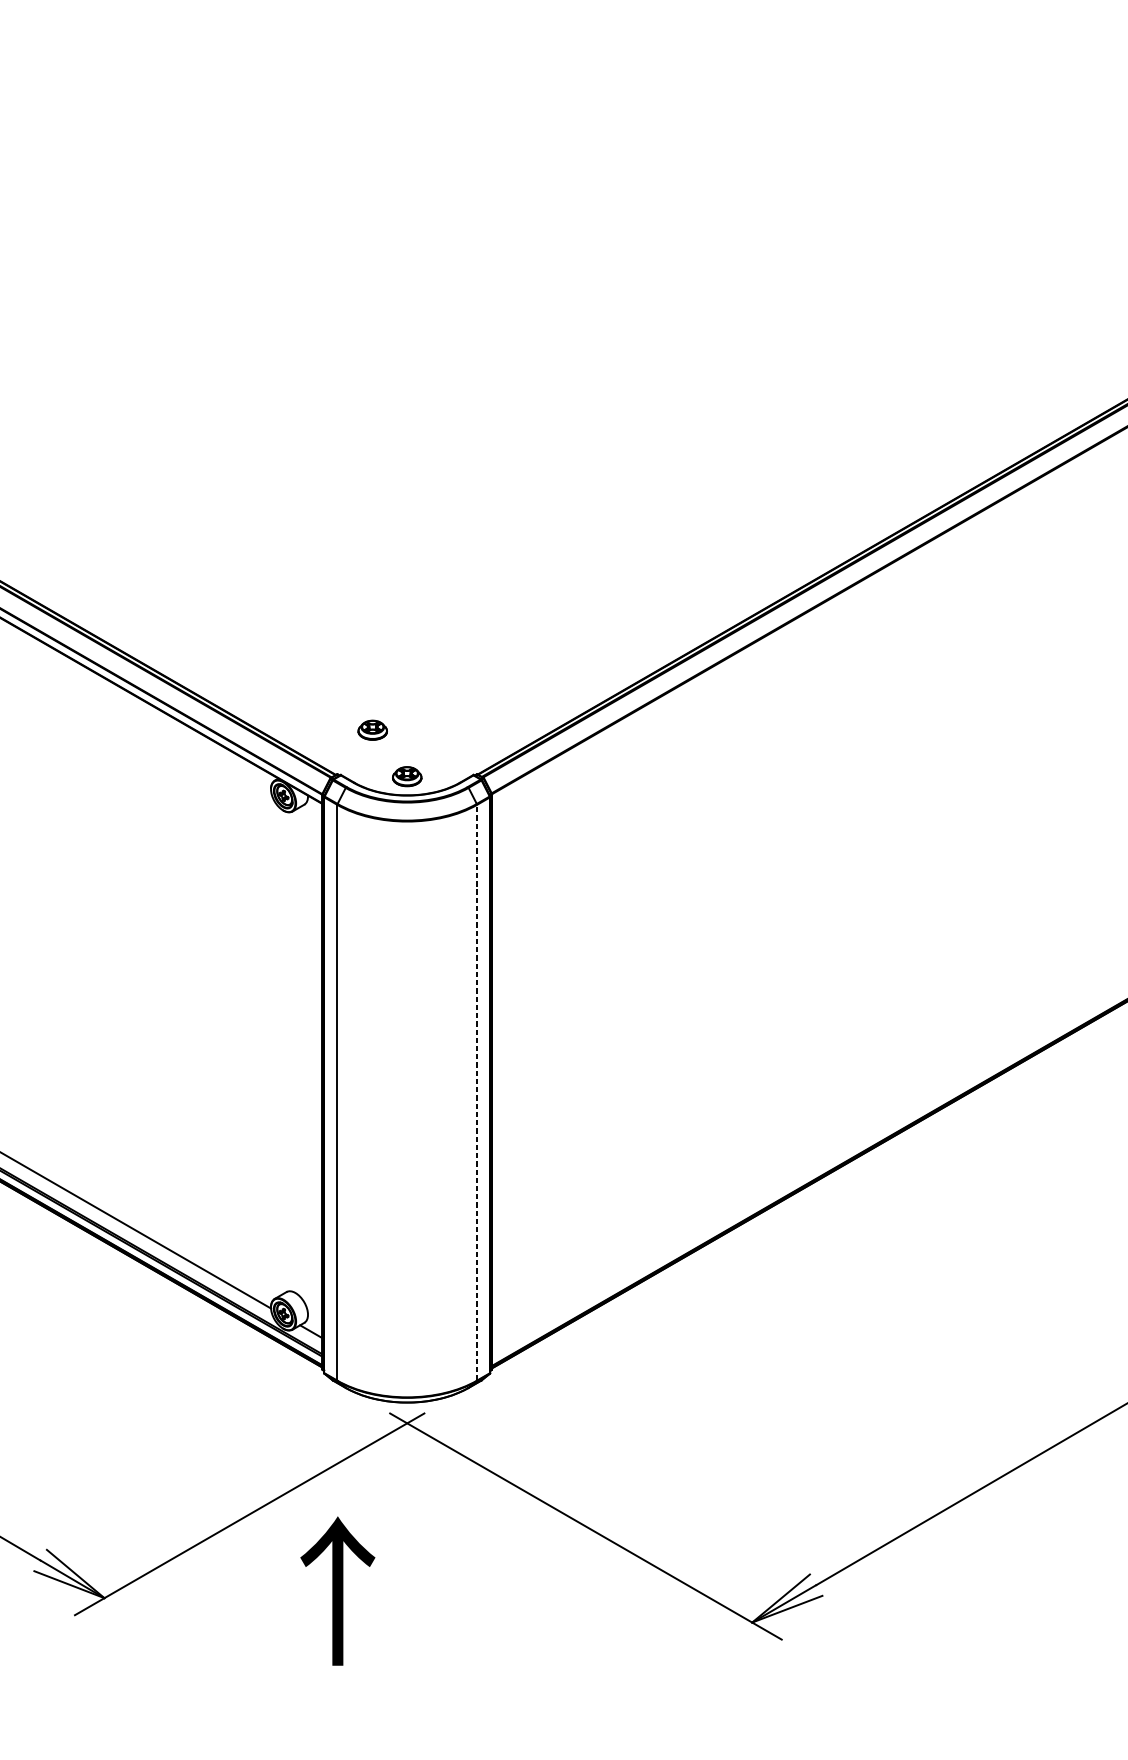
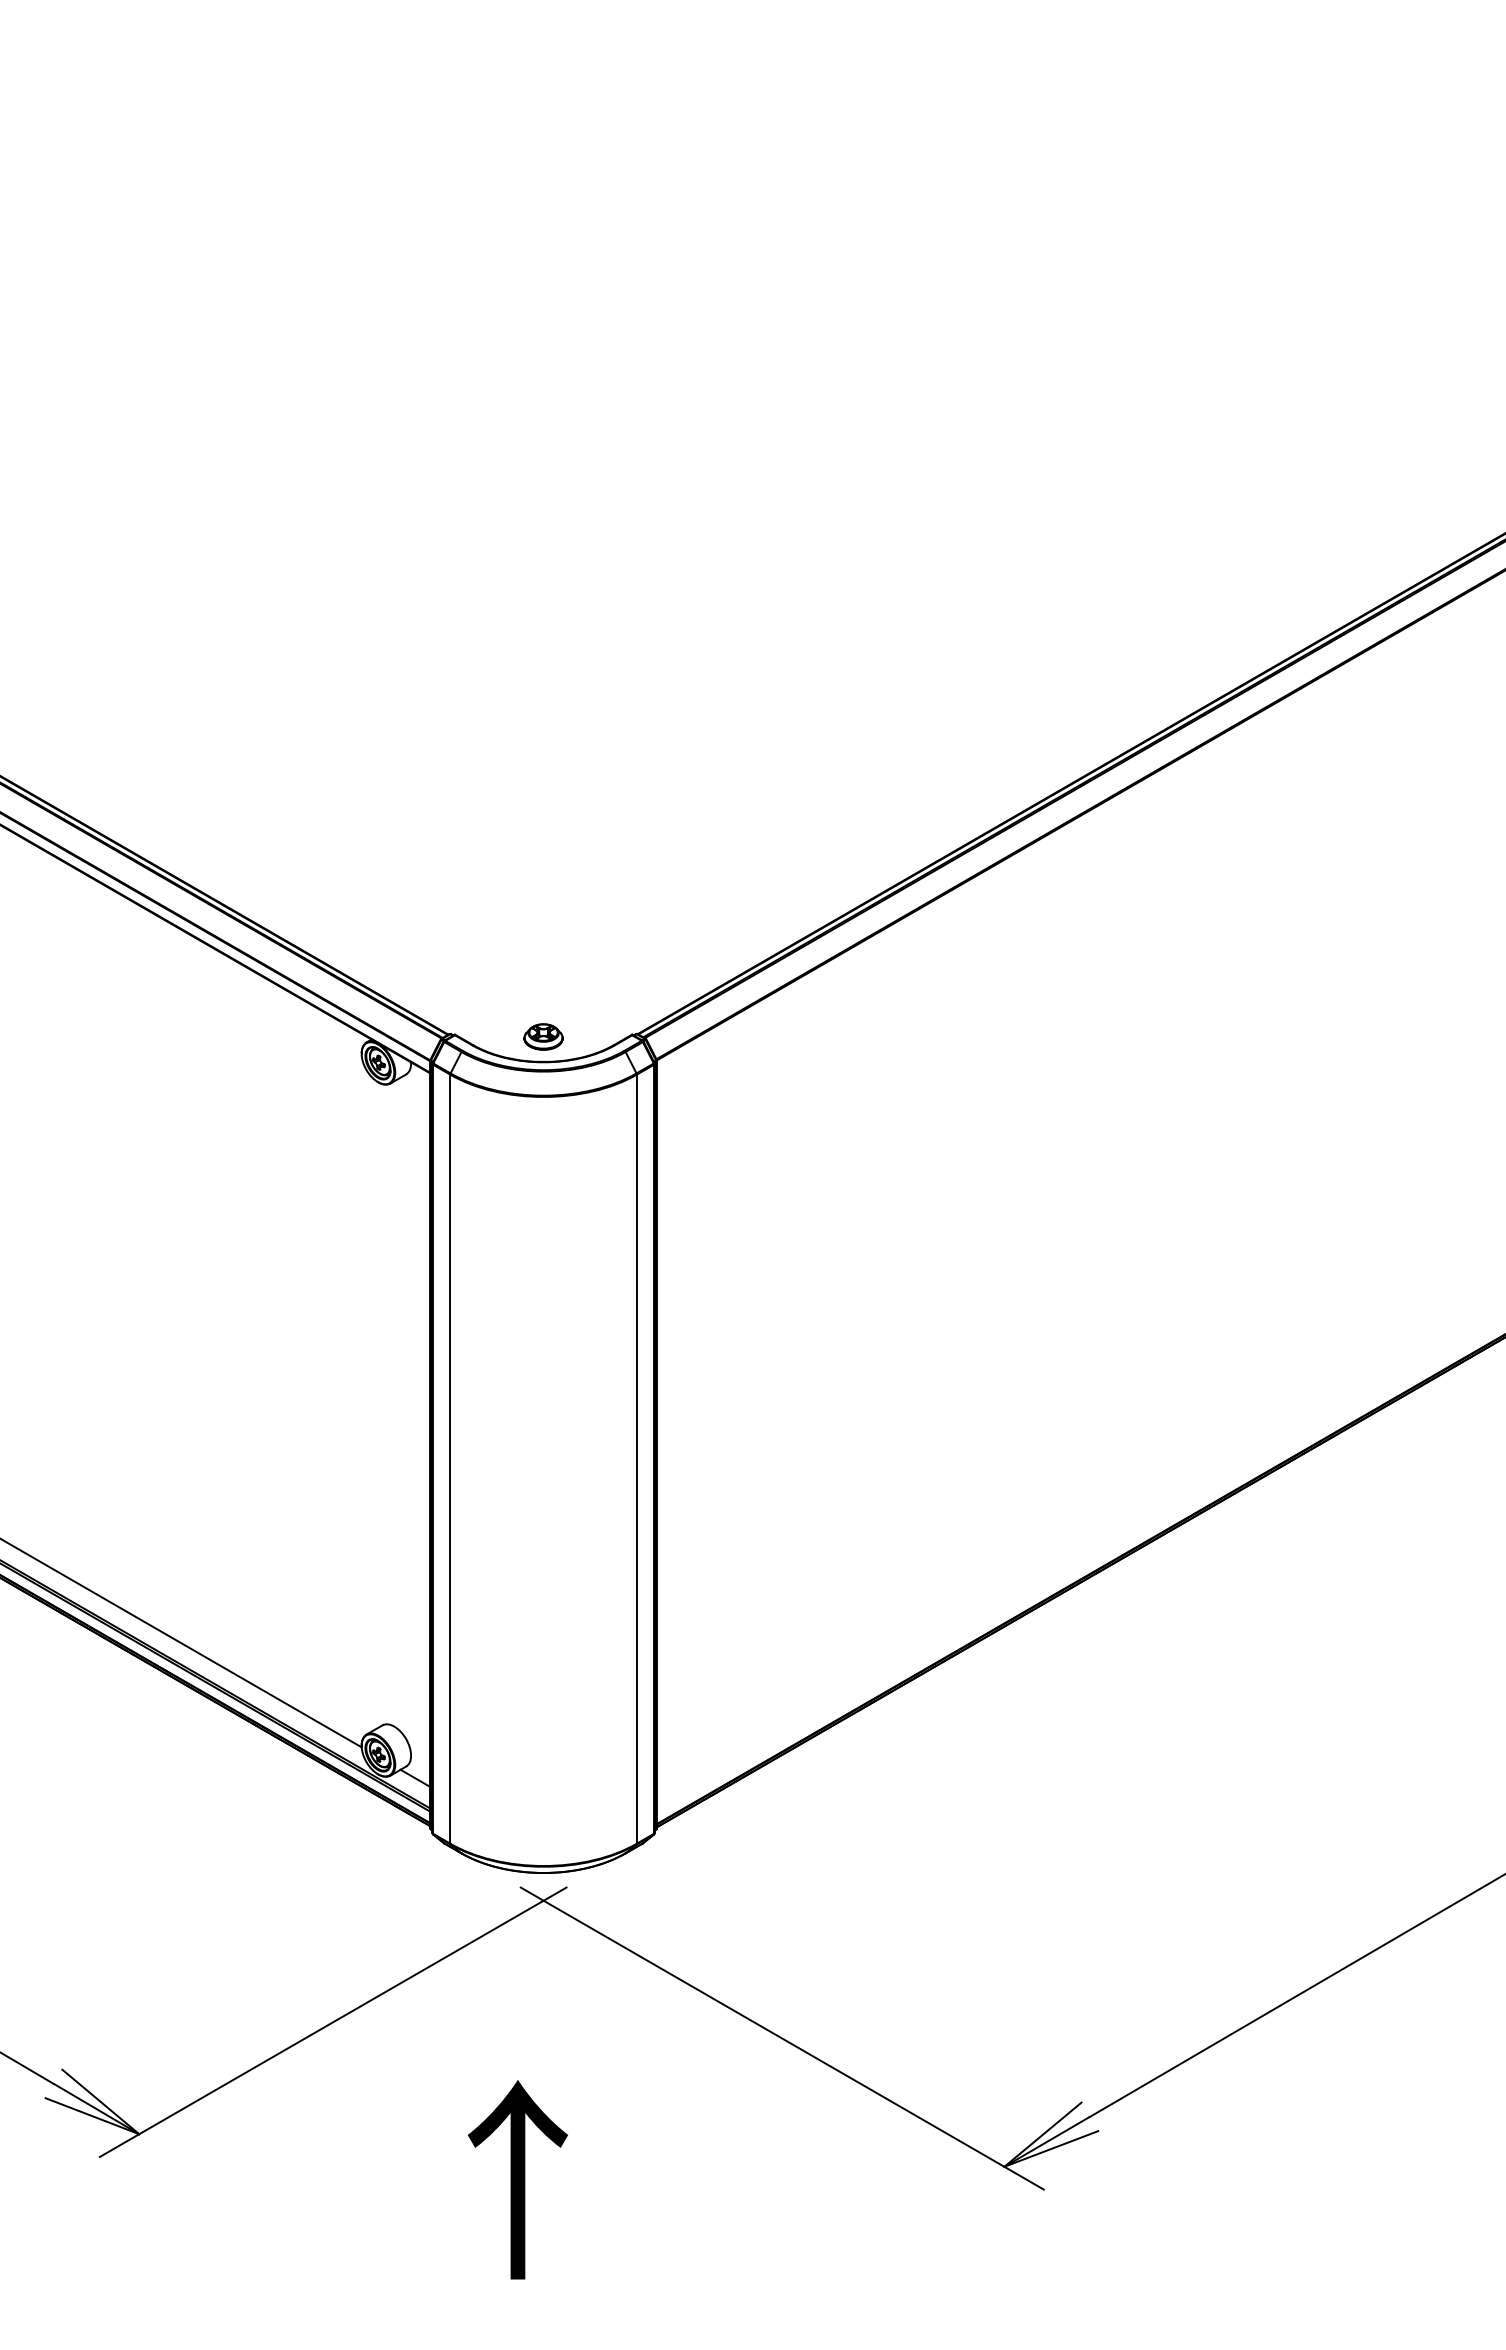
part: (372, 729) -> (497, 974), removed
line: (476, 1093) -> (636, 1459), dashed -> solid
text: (337, 1590) -> (517, 2179), moved

